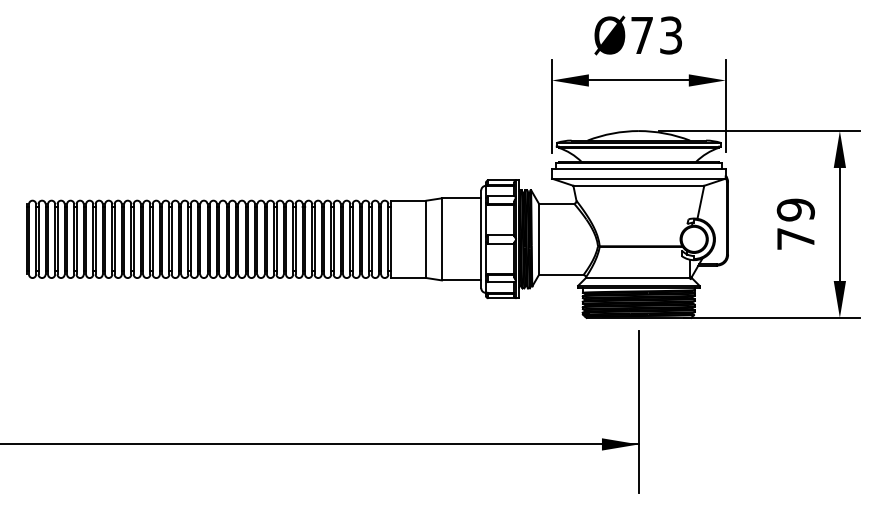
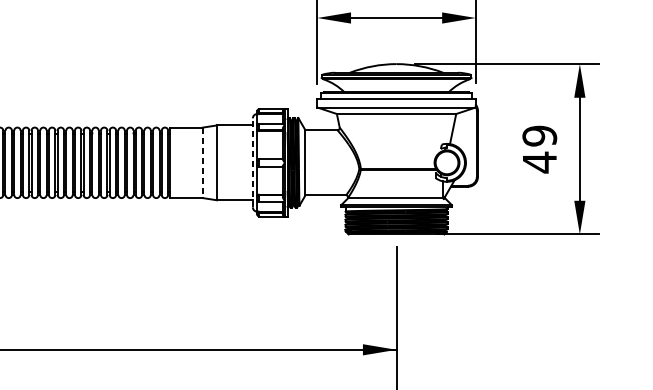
line: (426, 239) -> (202, 162), solid -> dashed
line: (481, 239) -> (253, 162), solid -> dashed
text: (795, 239) -> (539, 162), 79 -> 49

